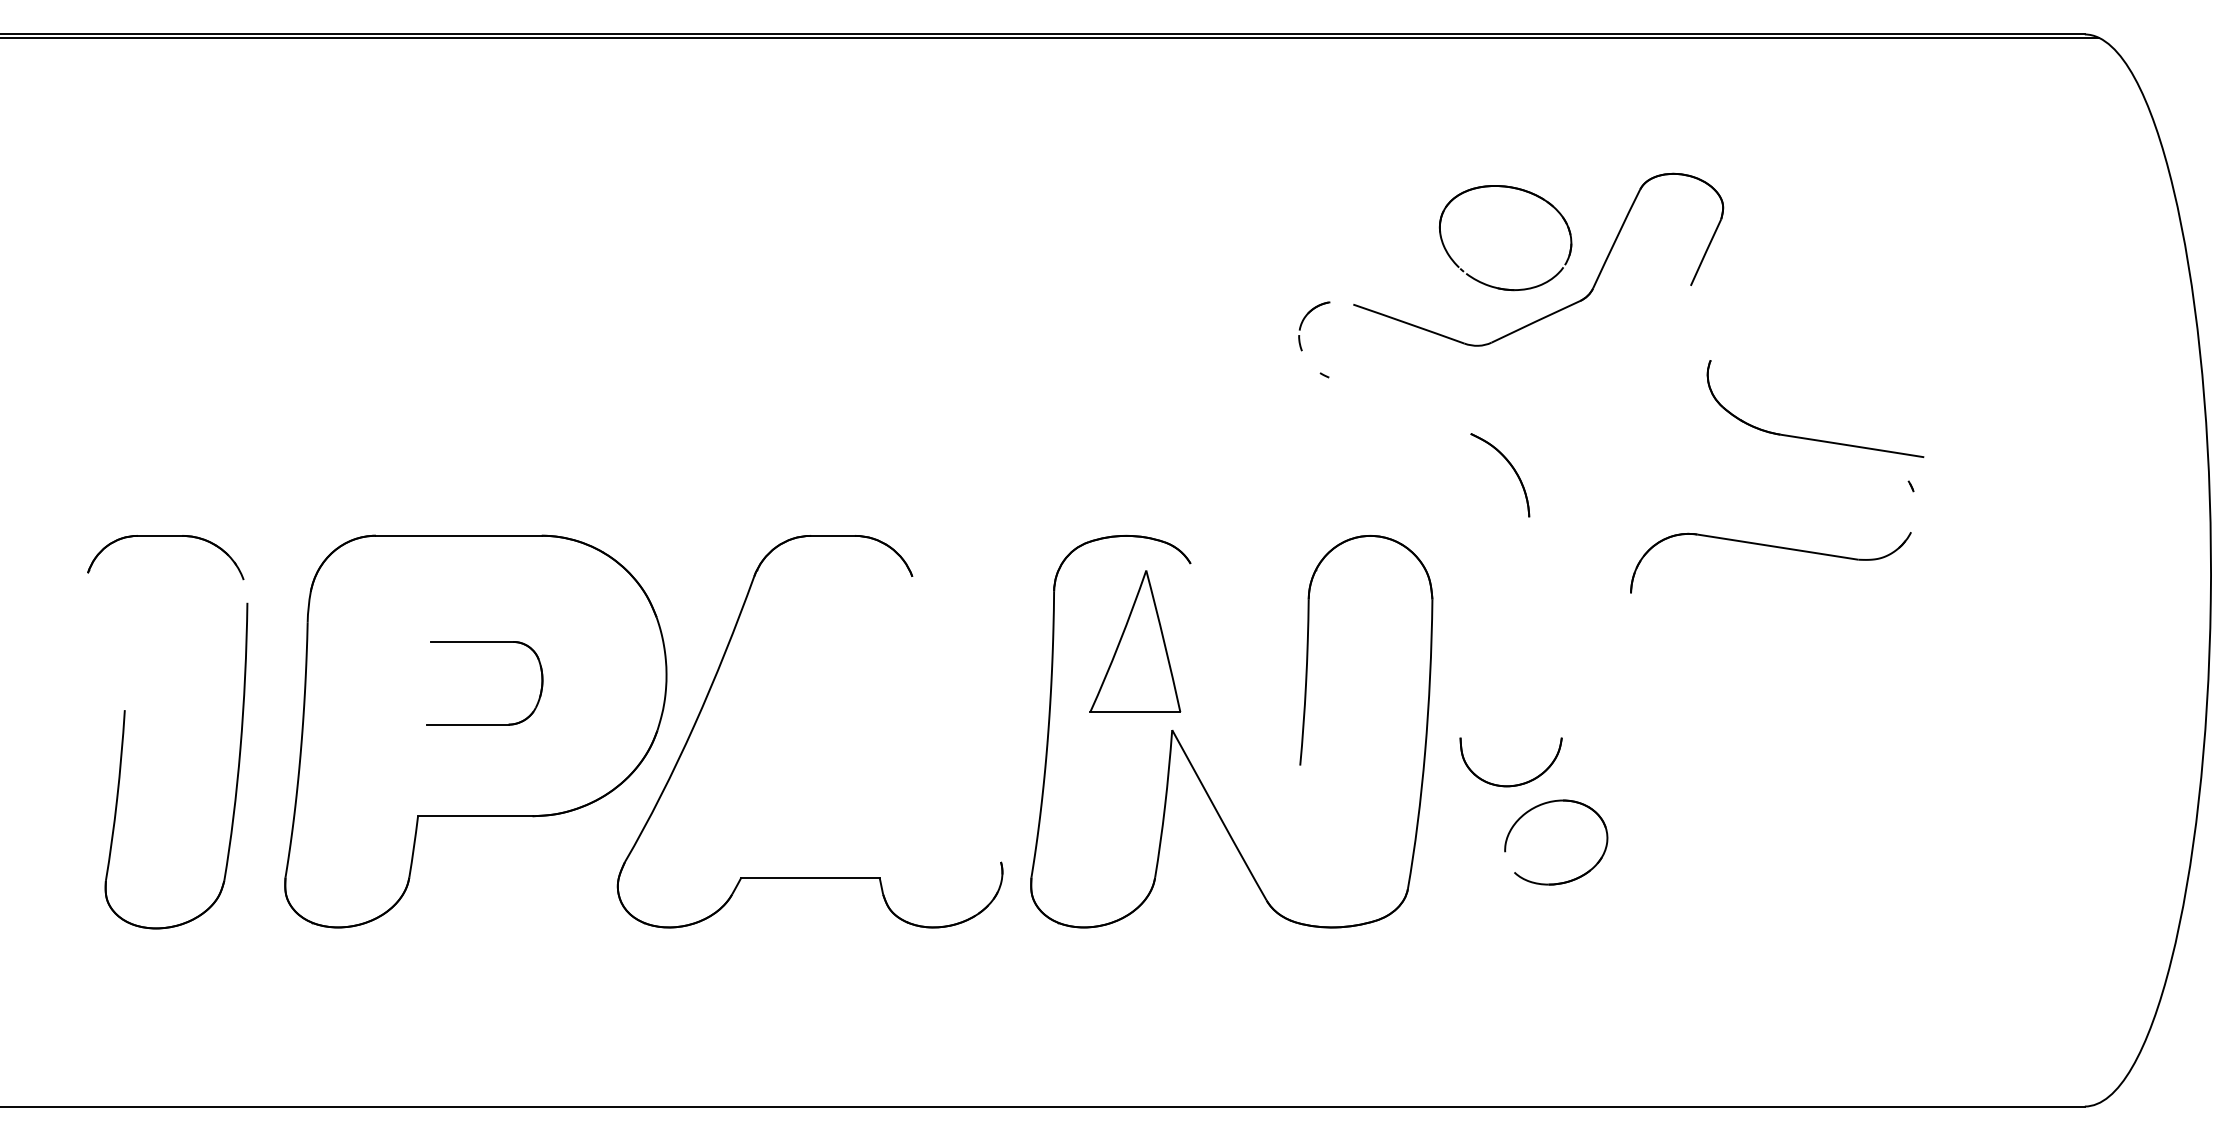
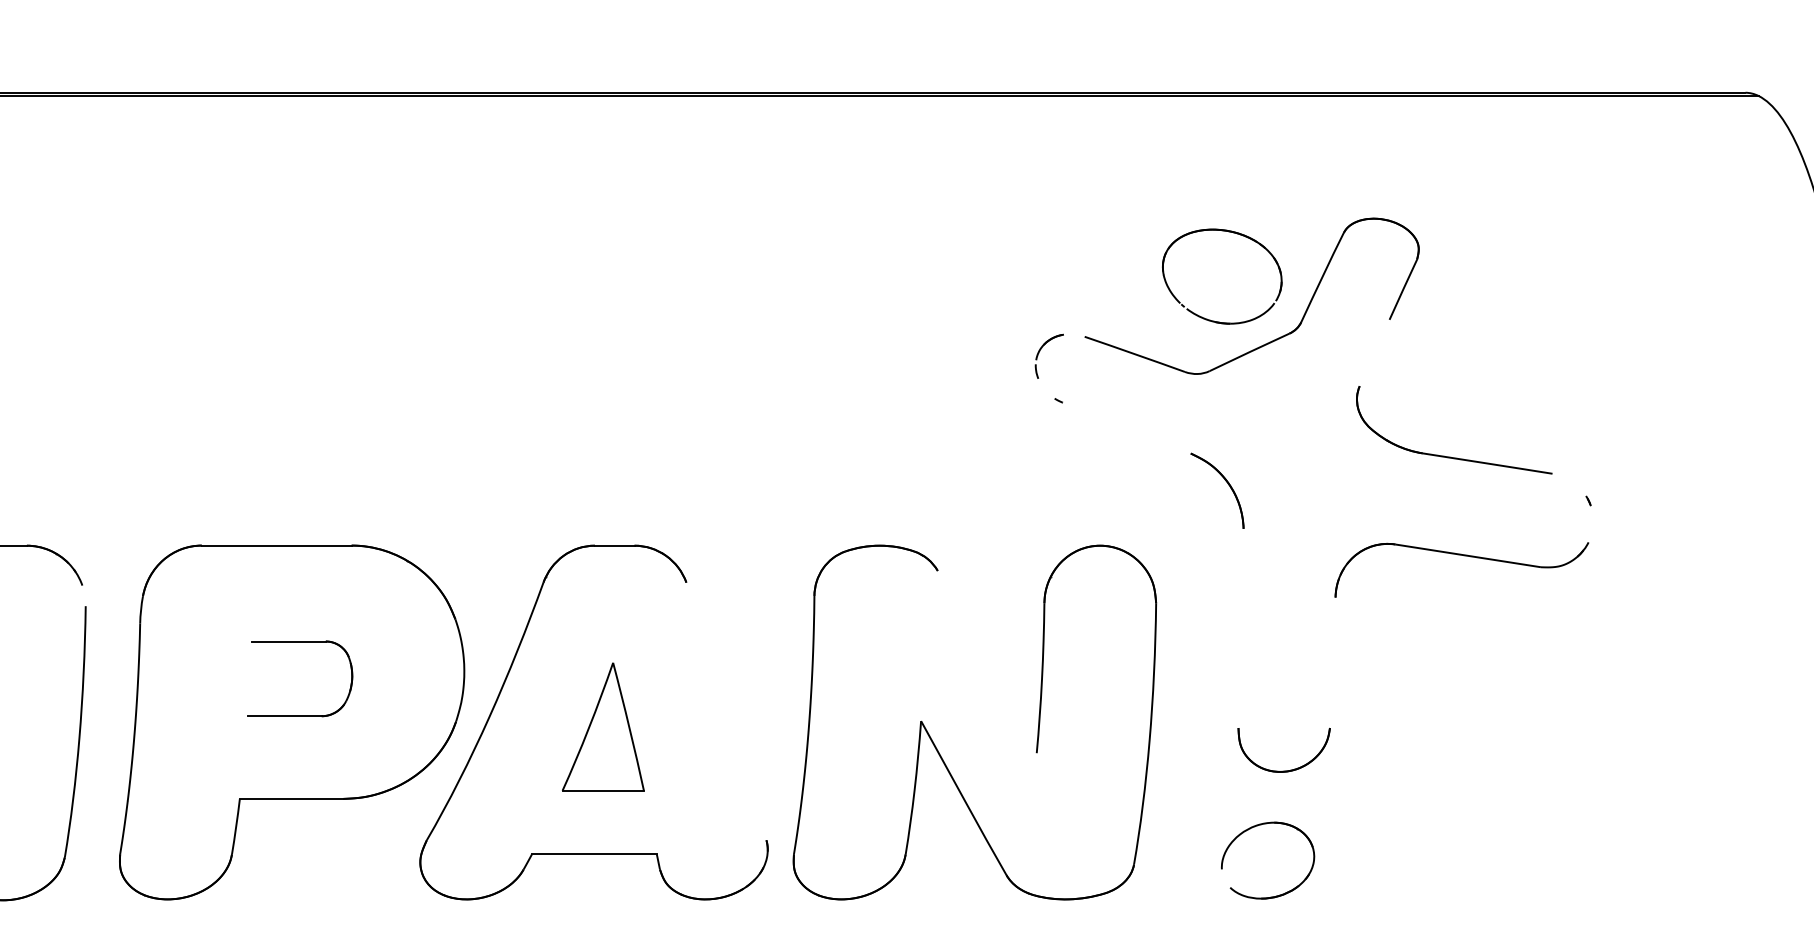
part: (1813, 438) -> (1452, 456), moved
part: (1135, 641) -> (603, 726), moved
part: (1514, 784) -> (1287, 770), moved
part: (1545, 804) -> (1258, 826), moved

